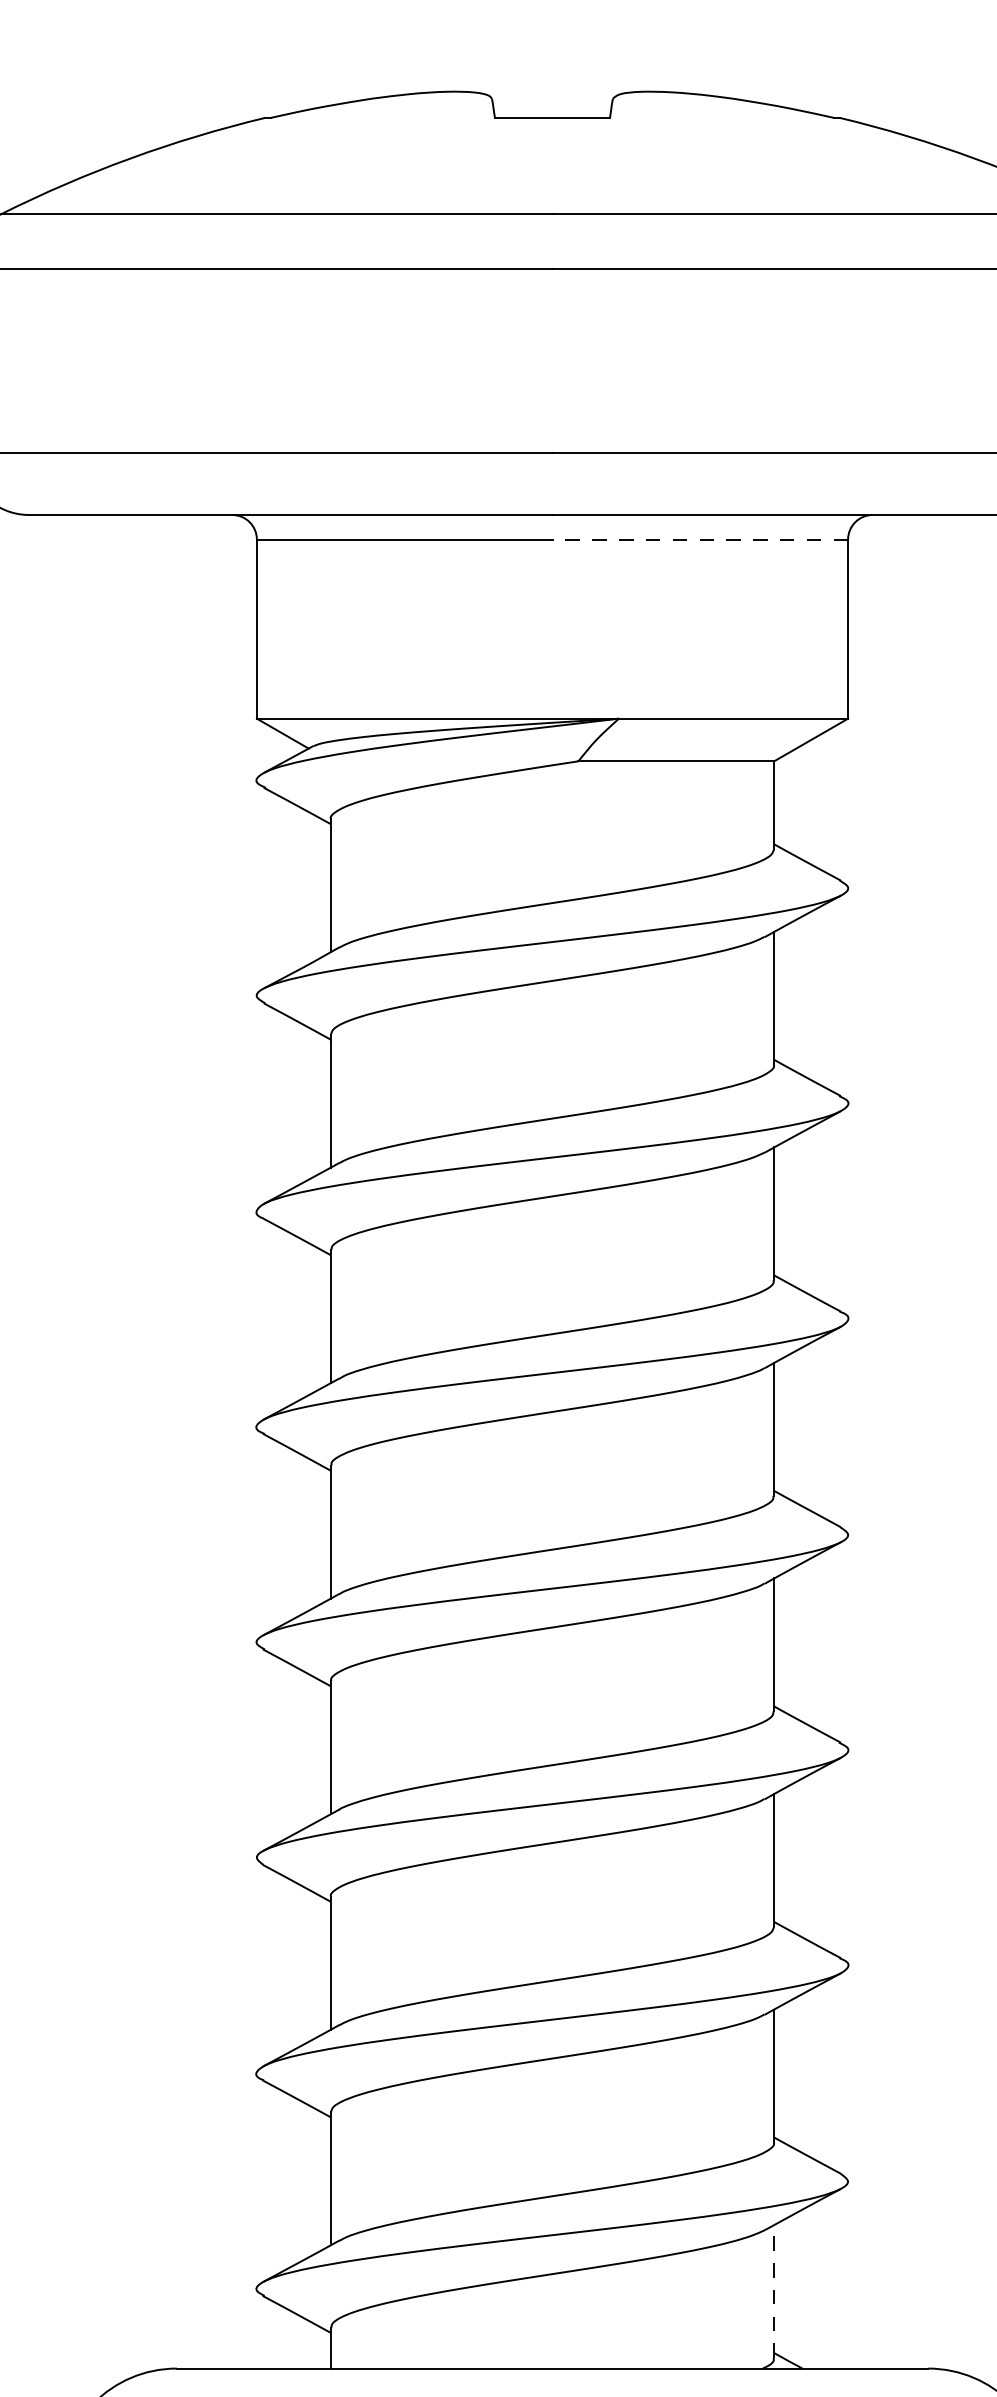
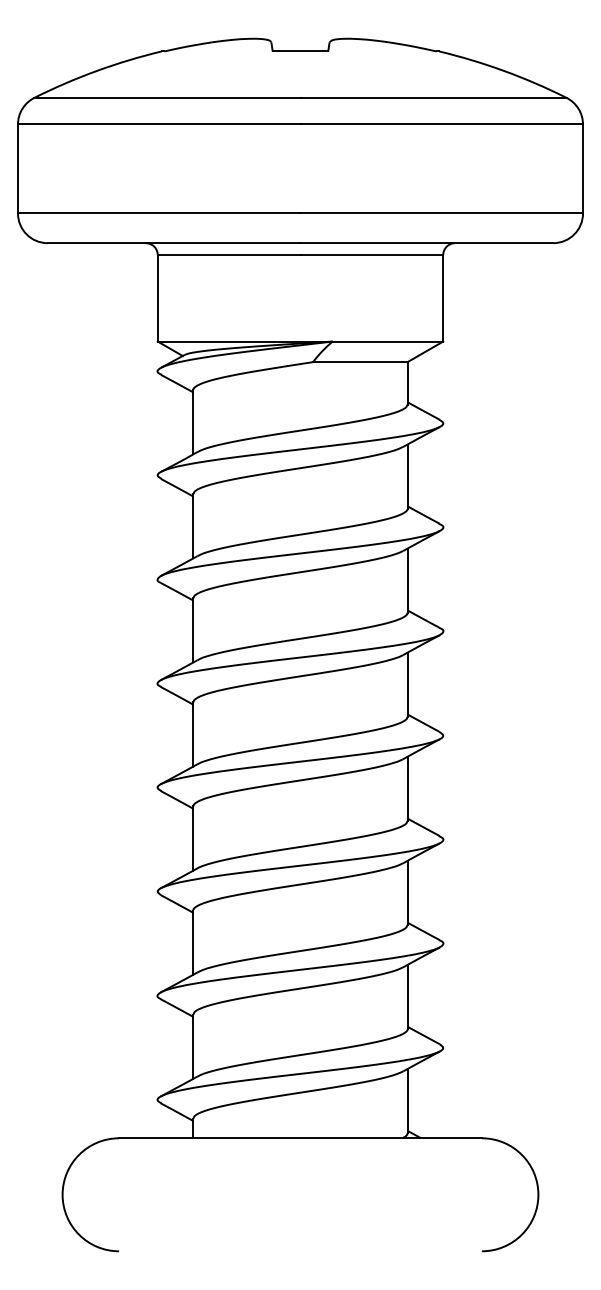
line: (699, 540) -> (371, 255), dashed -> solid
line: (774, 2290) -> (407, 1100), dashed -> solid

